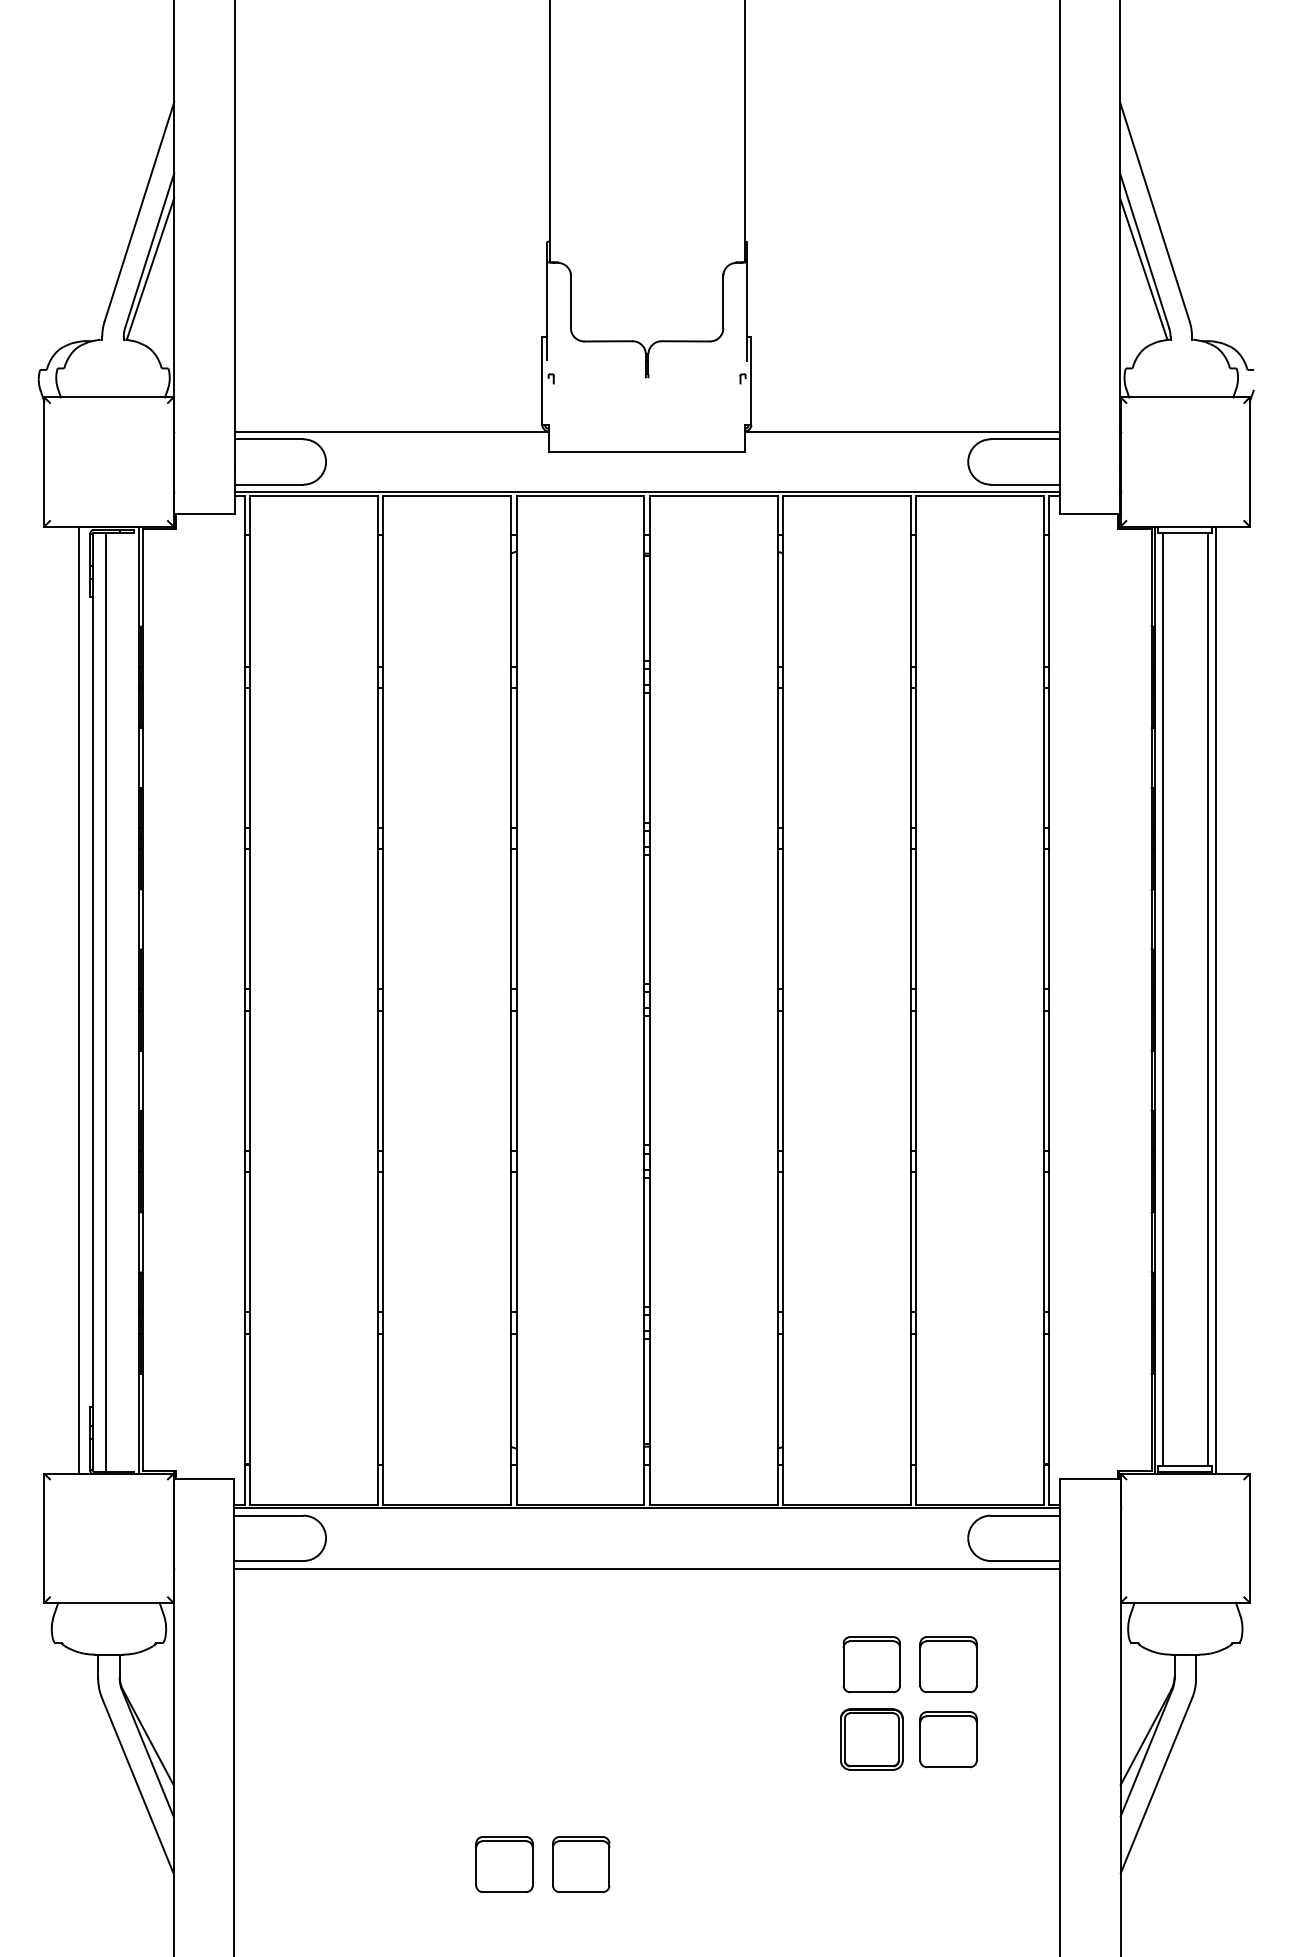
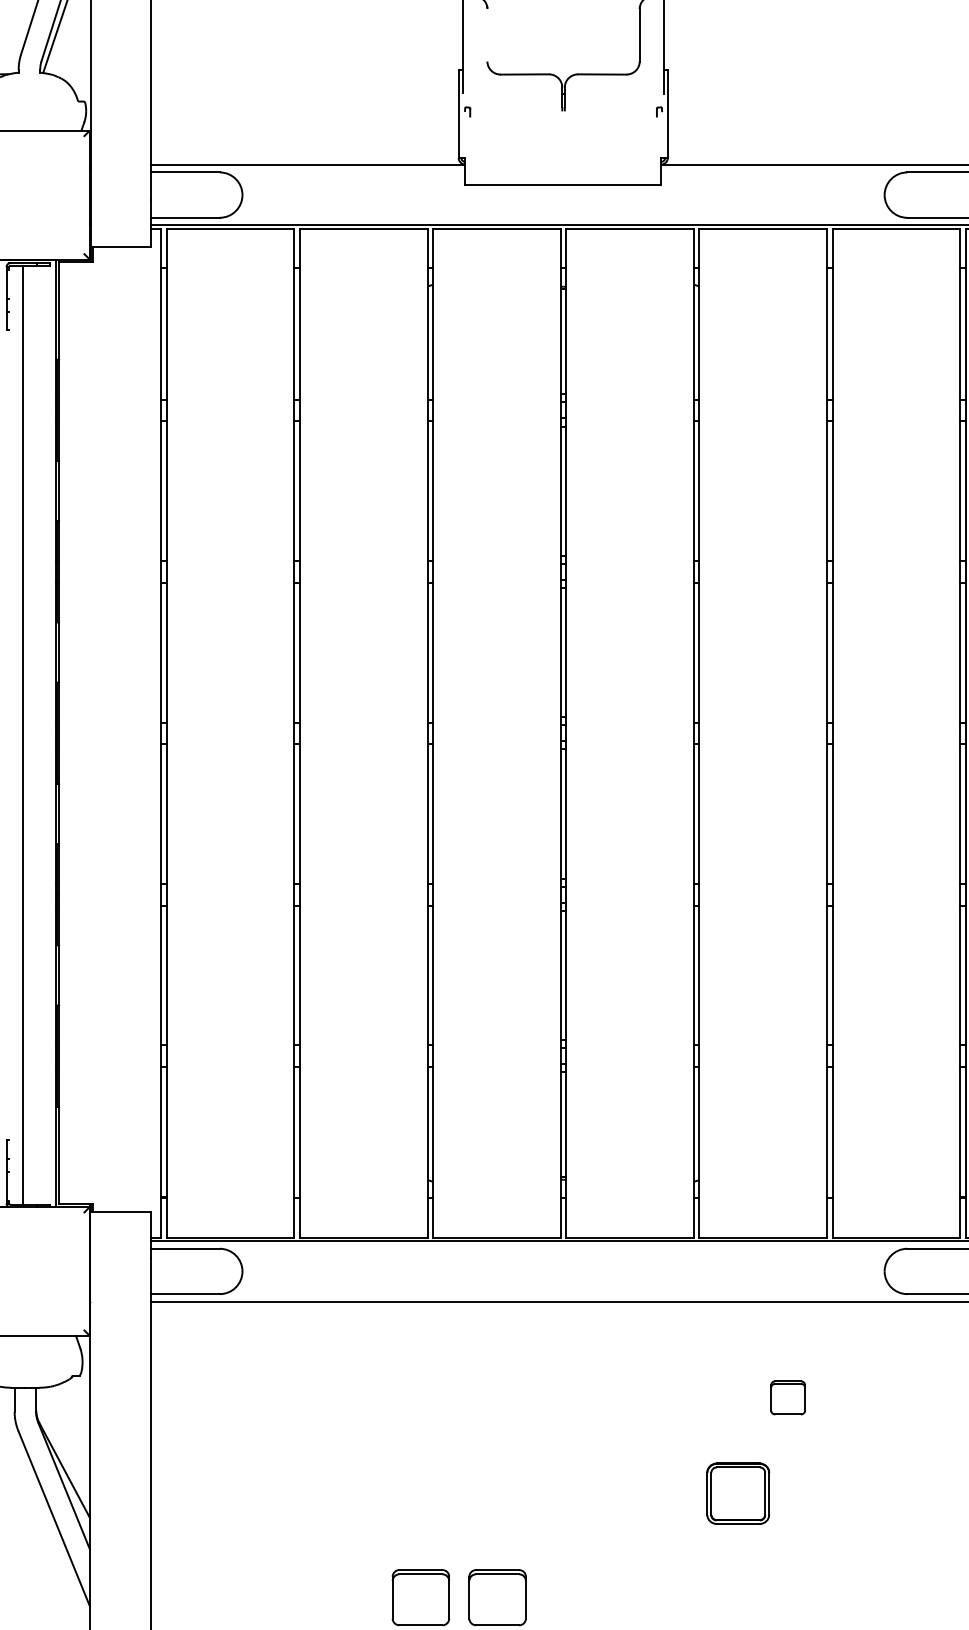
line: (571, 301) -> (487, 34), removed
line: (92, 1001) -> (8, 734), removed
part: (871, 1664) -> (787, 1397), size x0.6
part: (948, 1664) -> (864, 1397), removed
part: (871, 1739) -> (737, 1493), moved
part: (948, 1739) -> (864, 1472), removed

